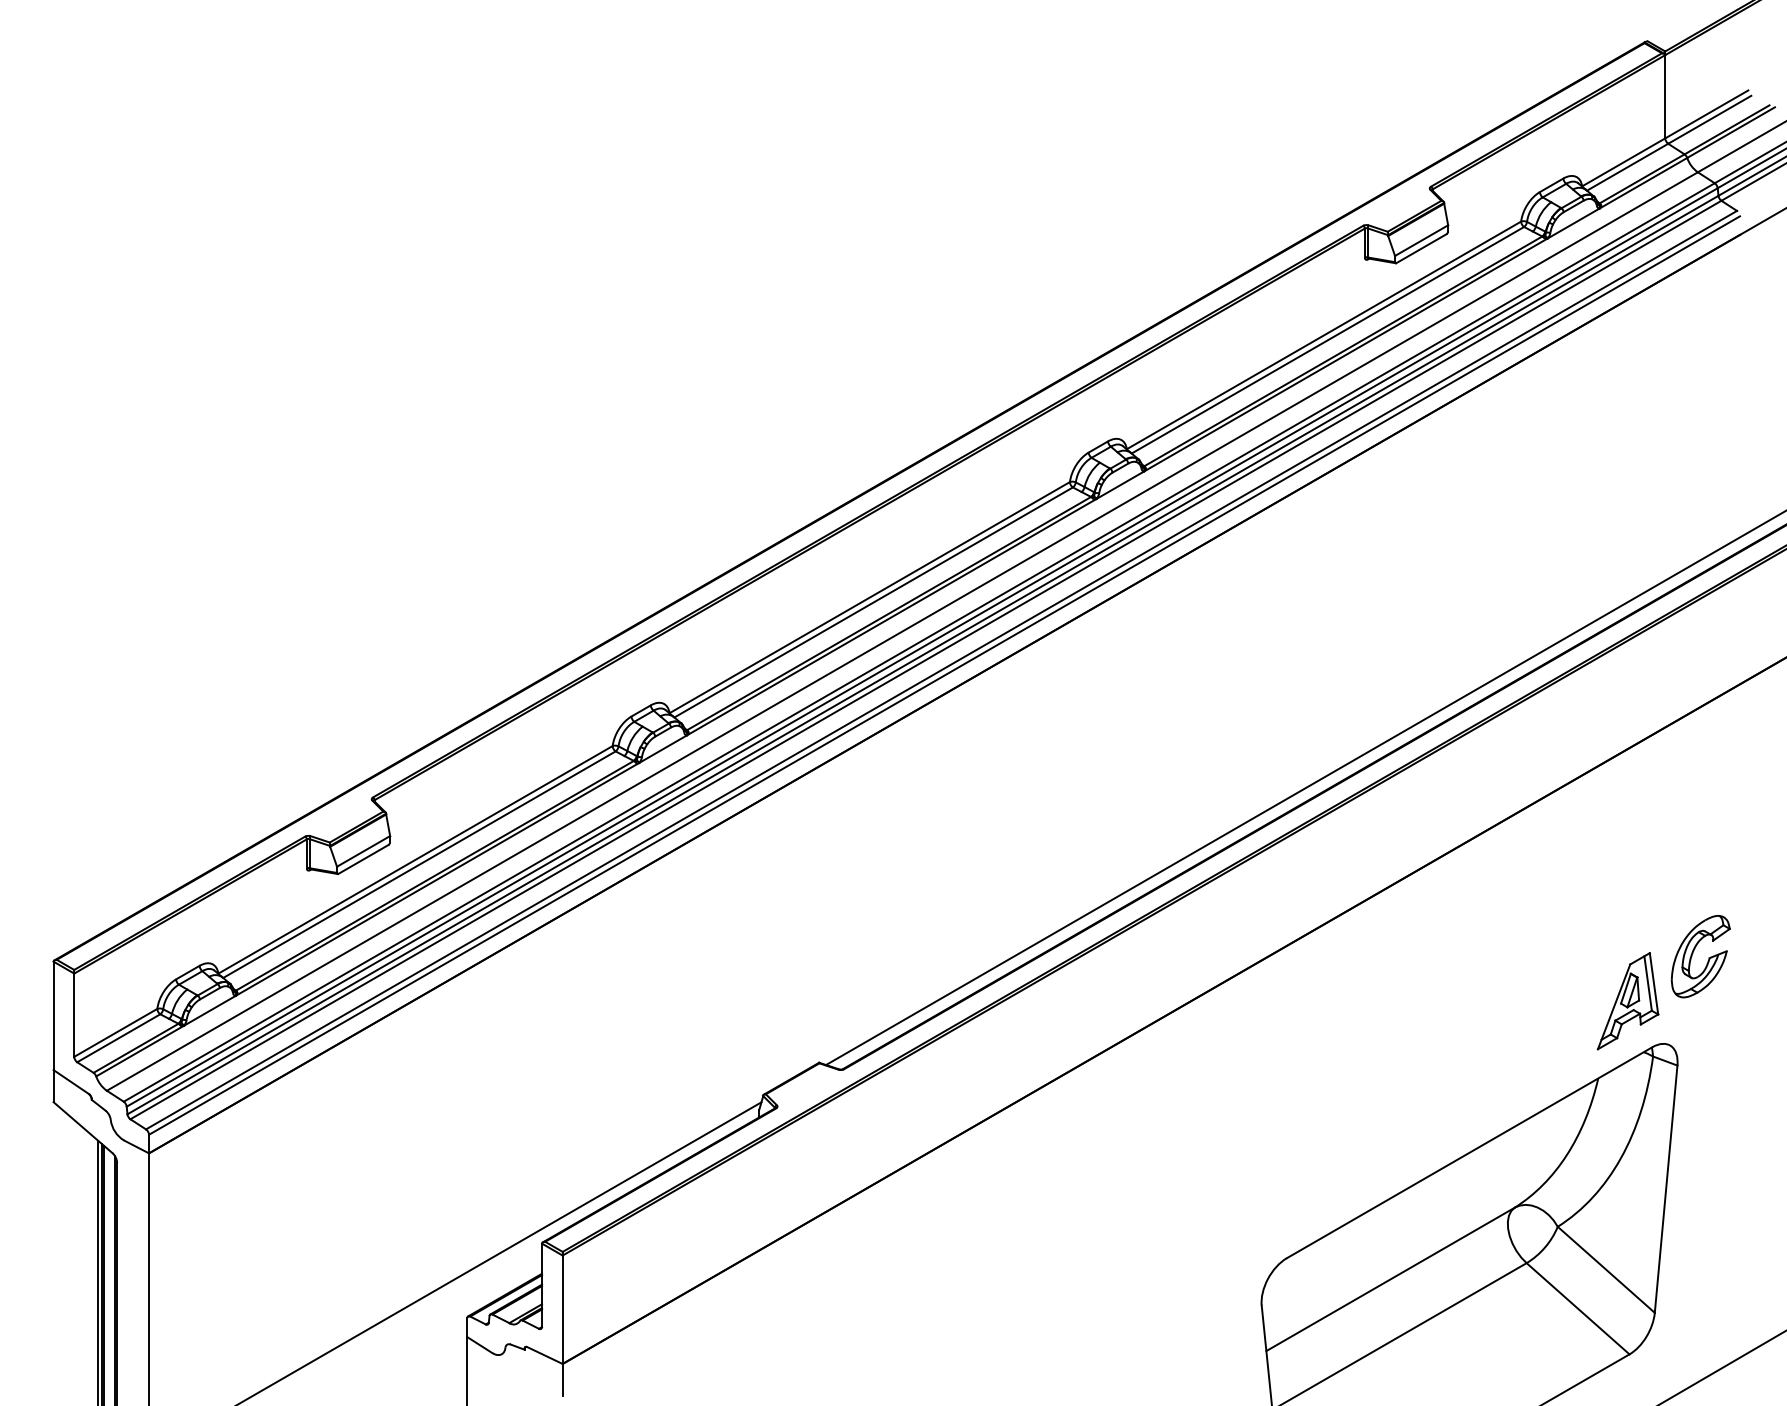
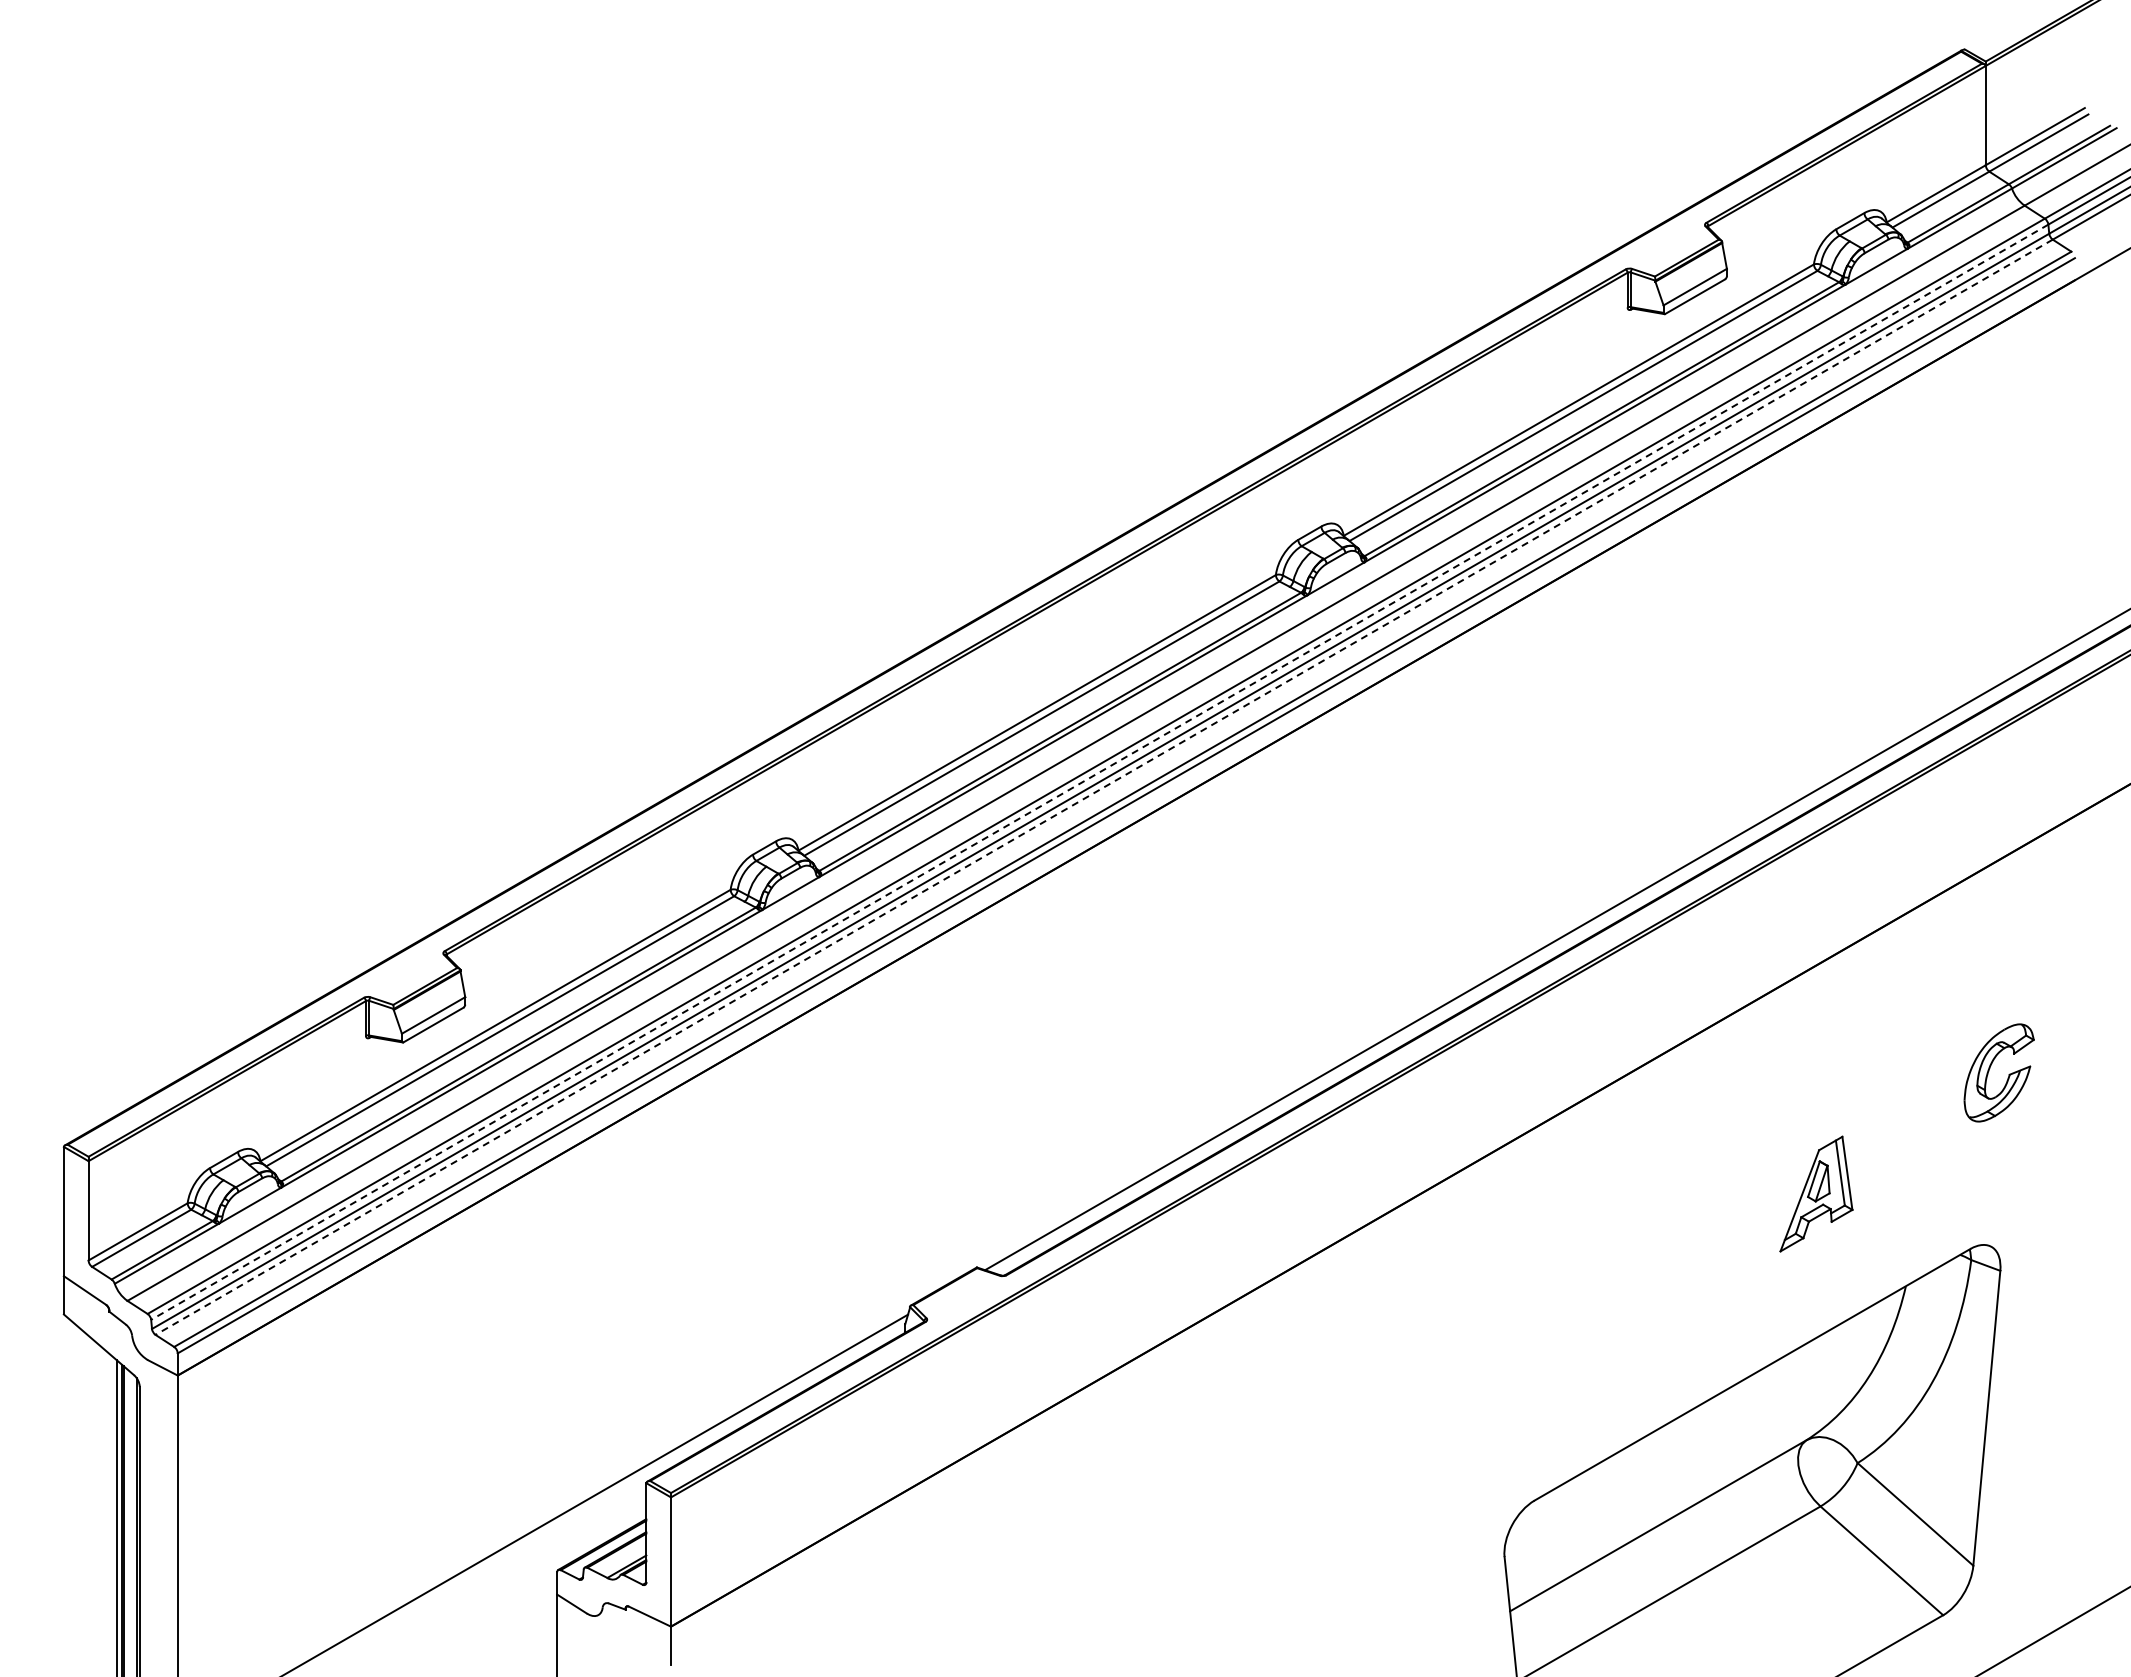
line: (922, 647) -> (1099, 772), solid -> dashed
line: (925, 660) -> (1103, 787), solid -> dashed
part: (1693, 952) -> (1990, 1068), moved
part: (1628, 1000) -> (1816, 1193), moved

